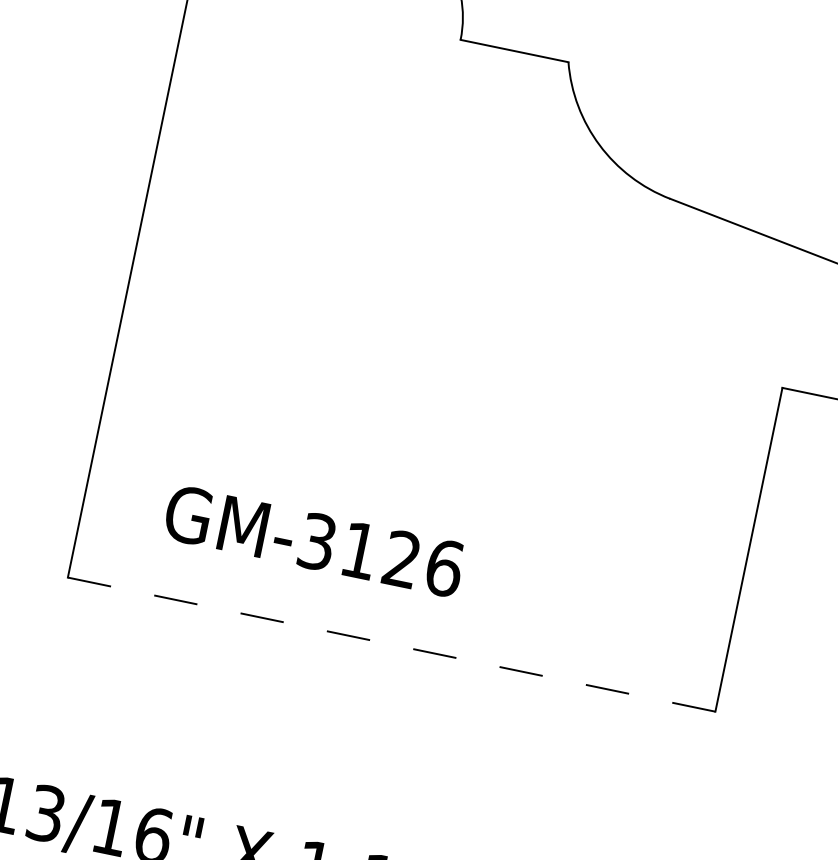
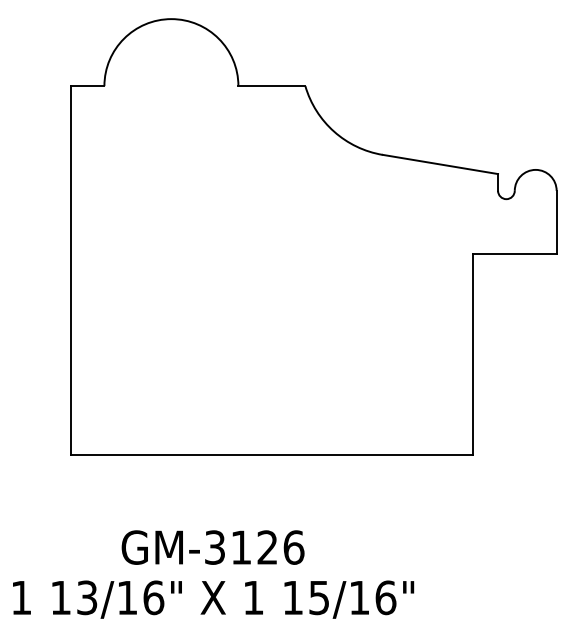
text: (313, 540) -> (212, 547), moved
line: (391, 644) -> (271, 454), dashed -> solid

